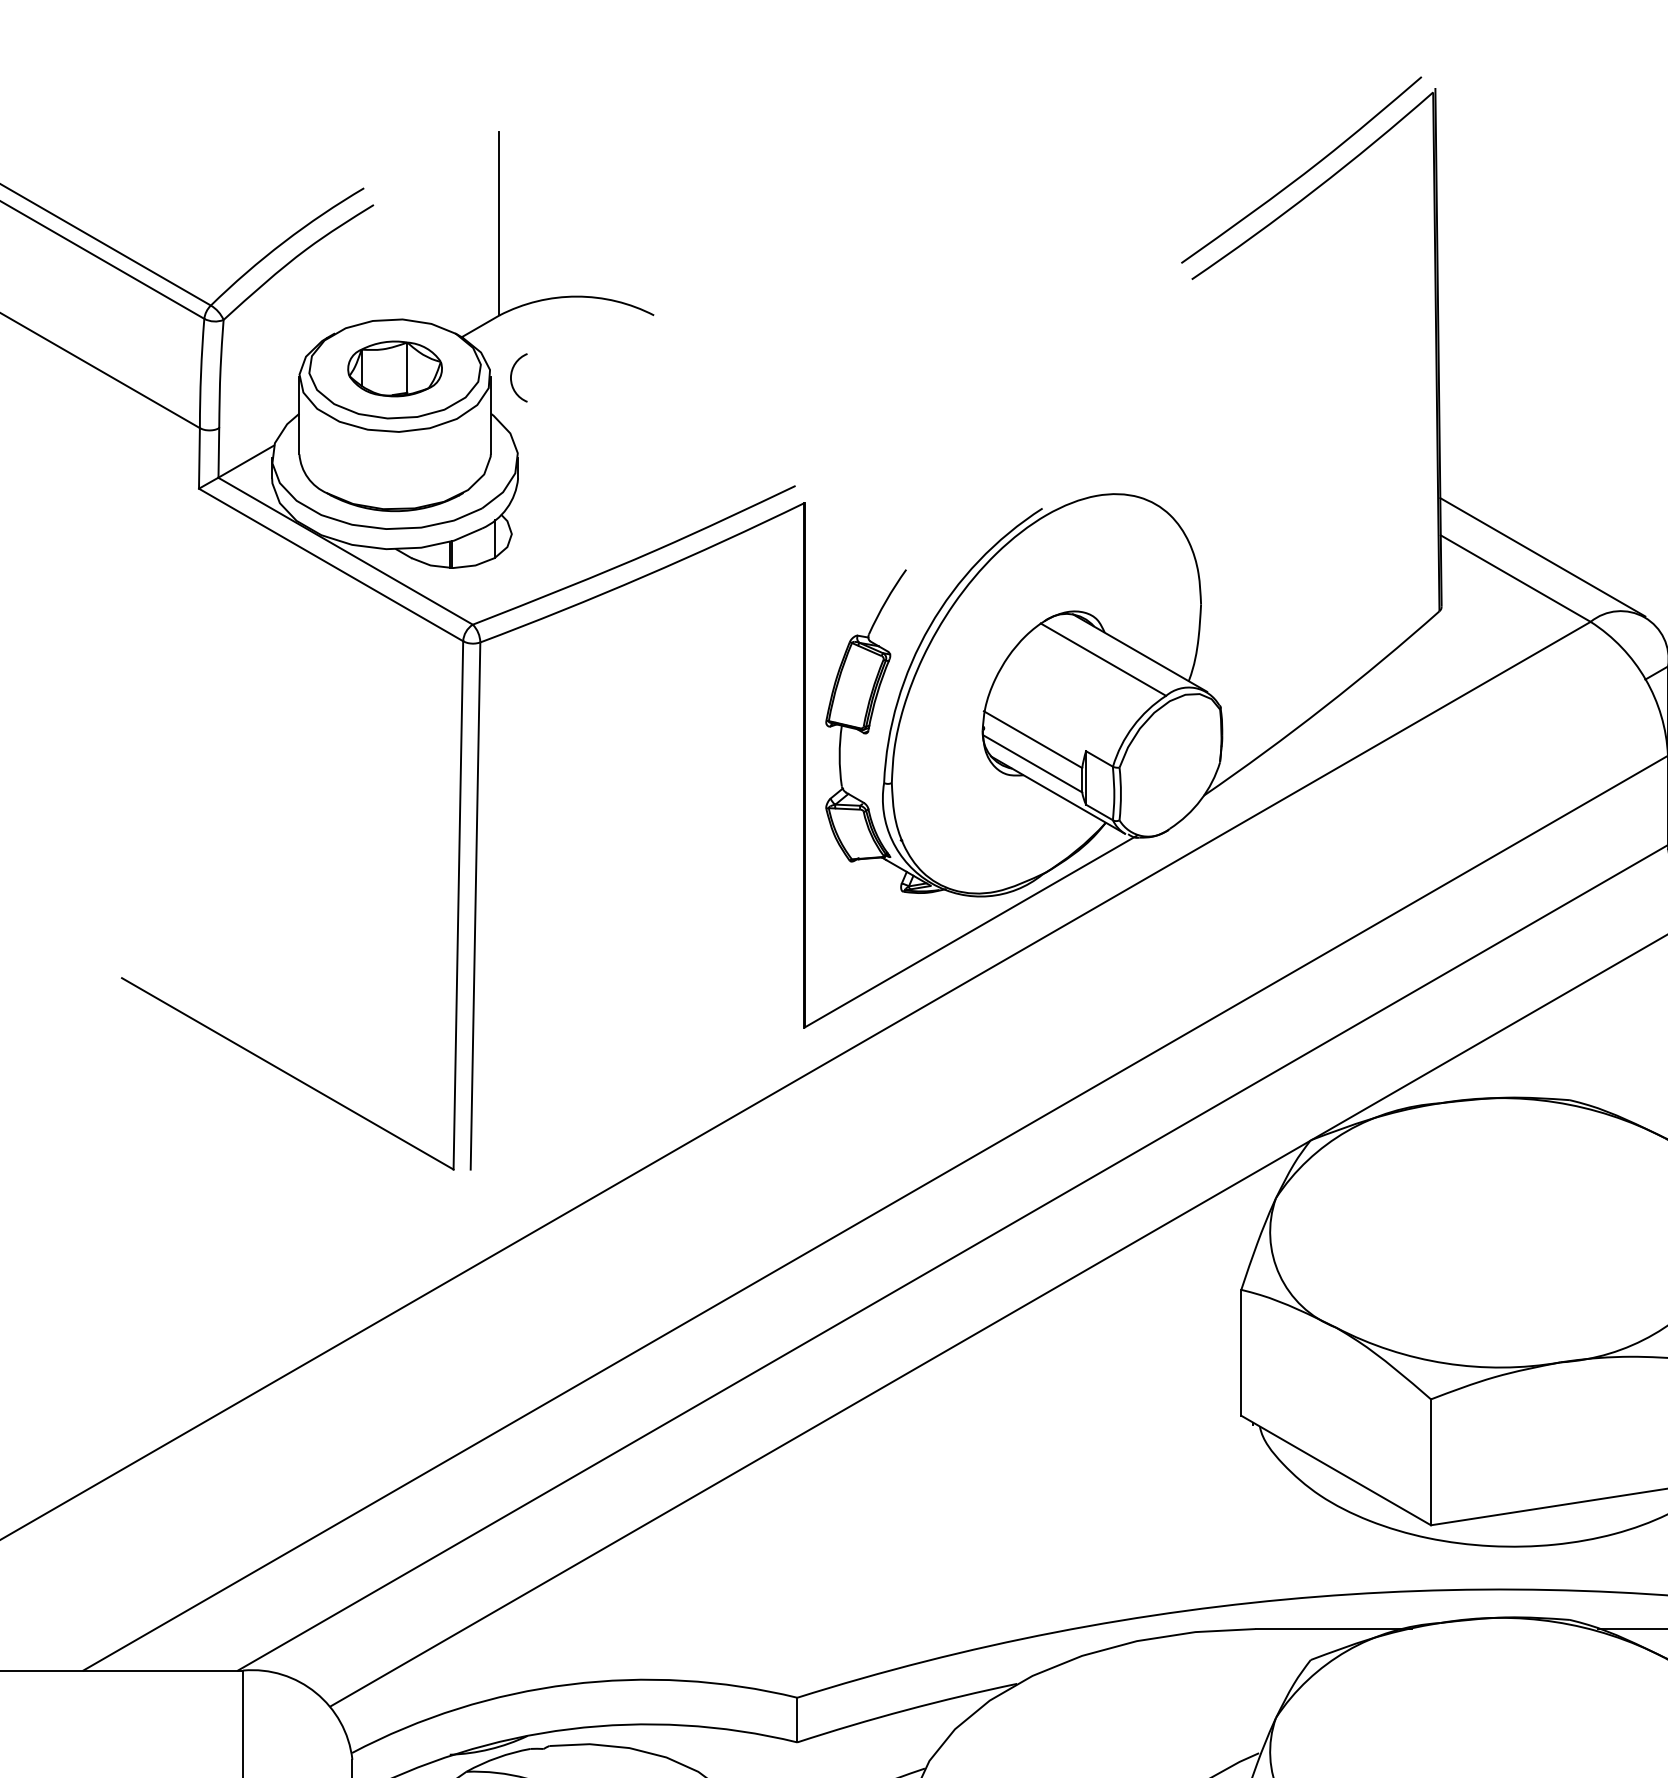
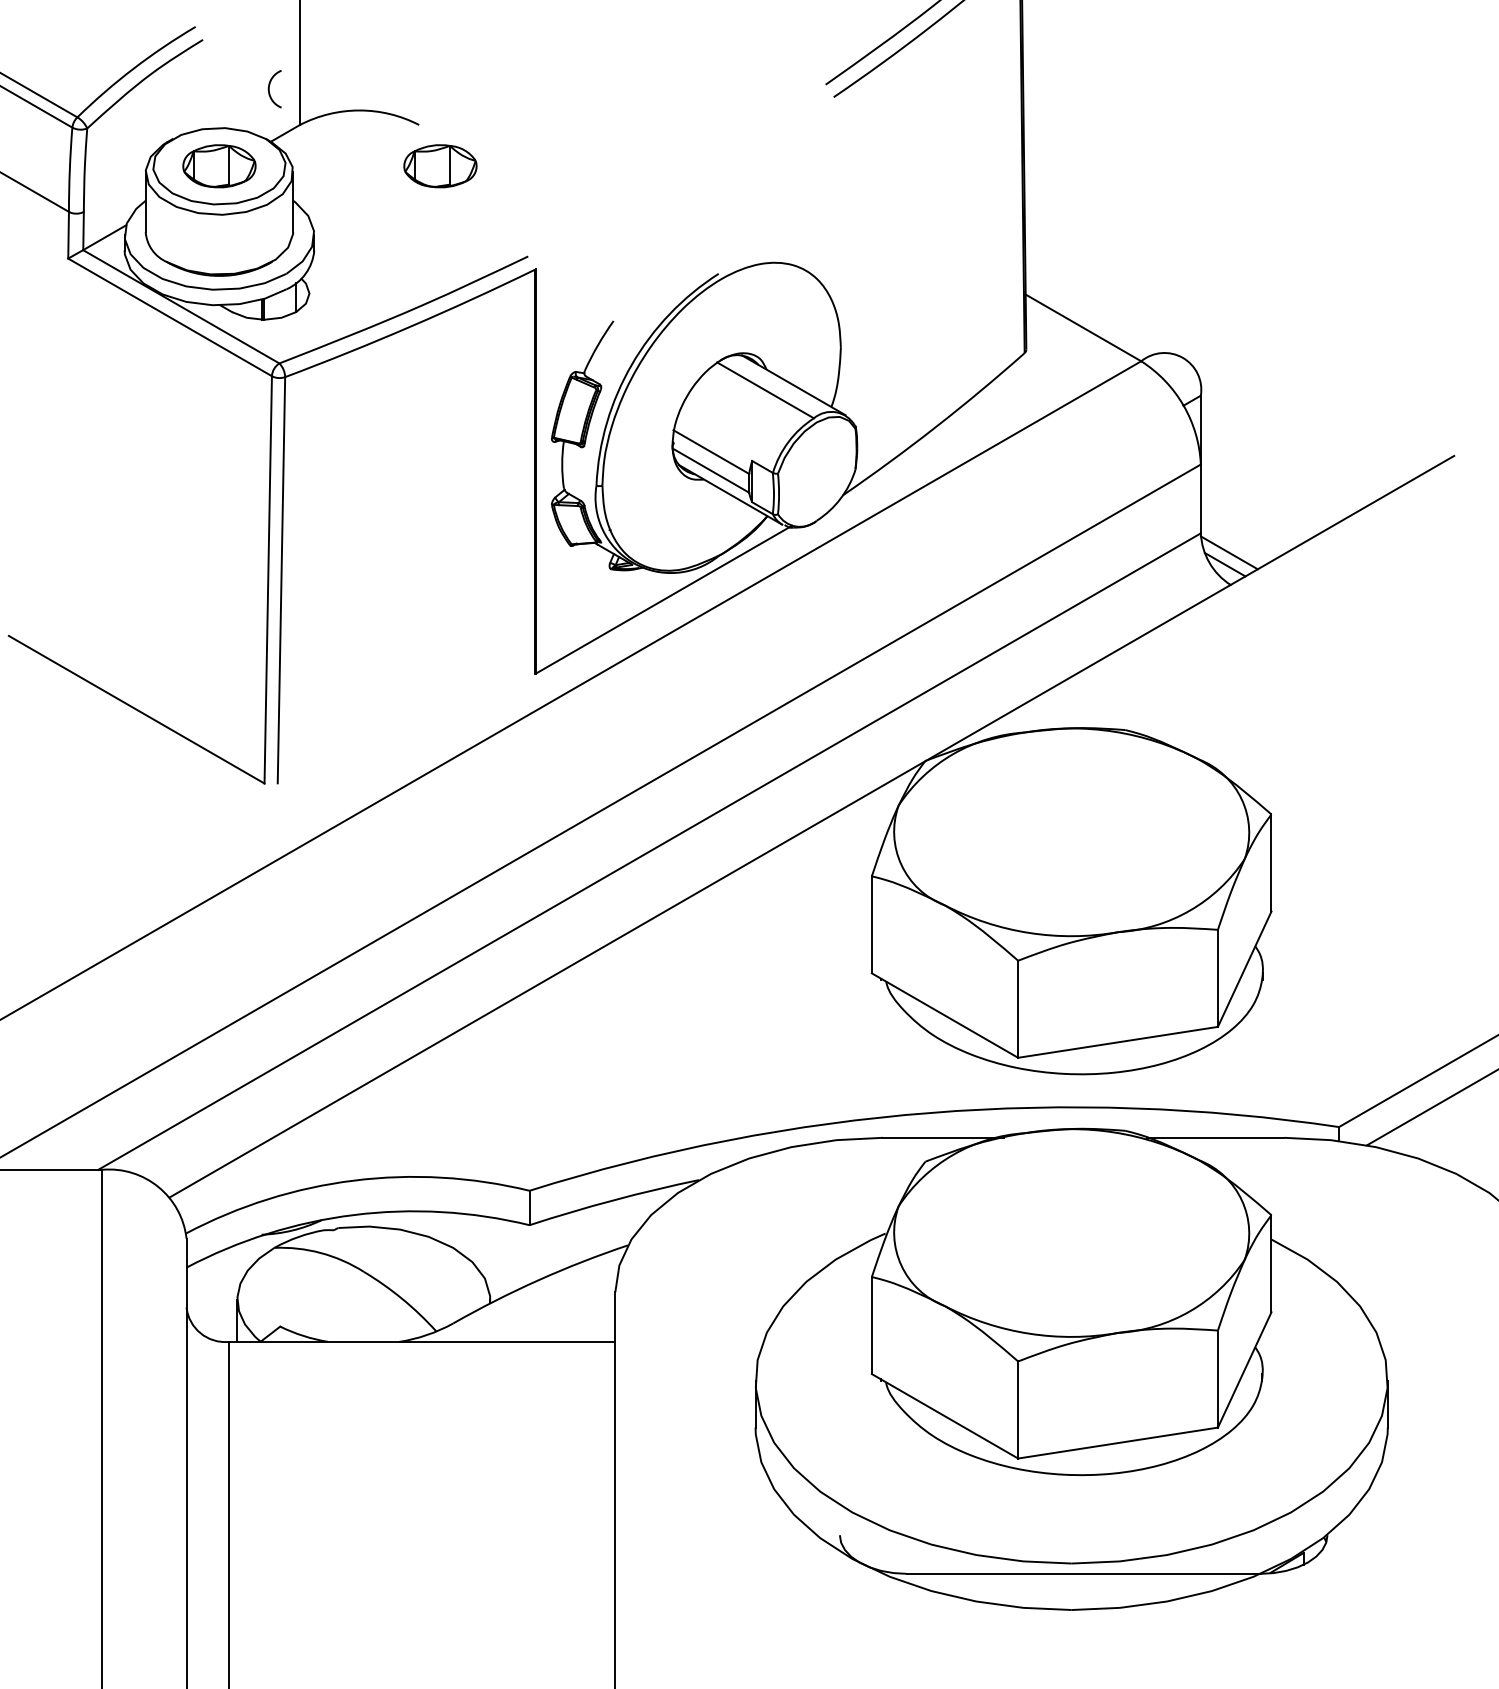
part: (681, 369) -> (440, 166), added
arc: (511, 378) -> (269, 89), moved
line: (1543, 557) -> (1104, 311), removed

